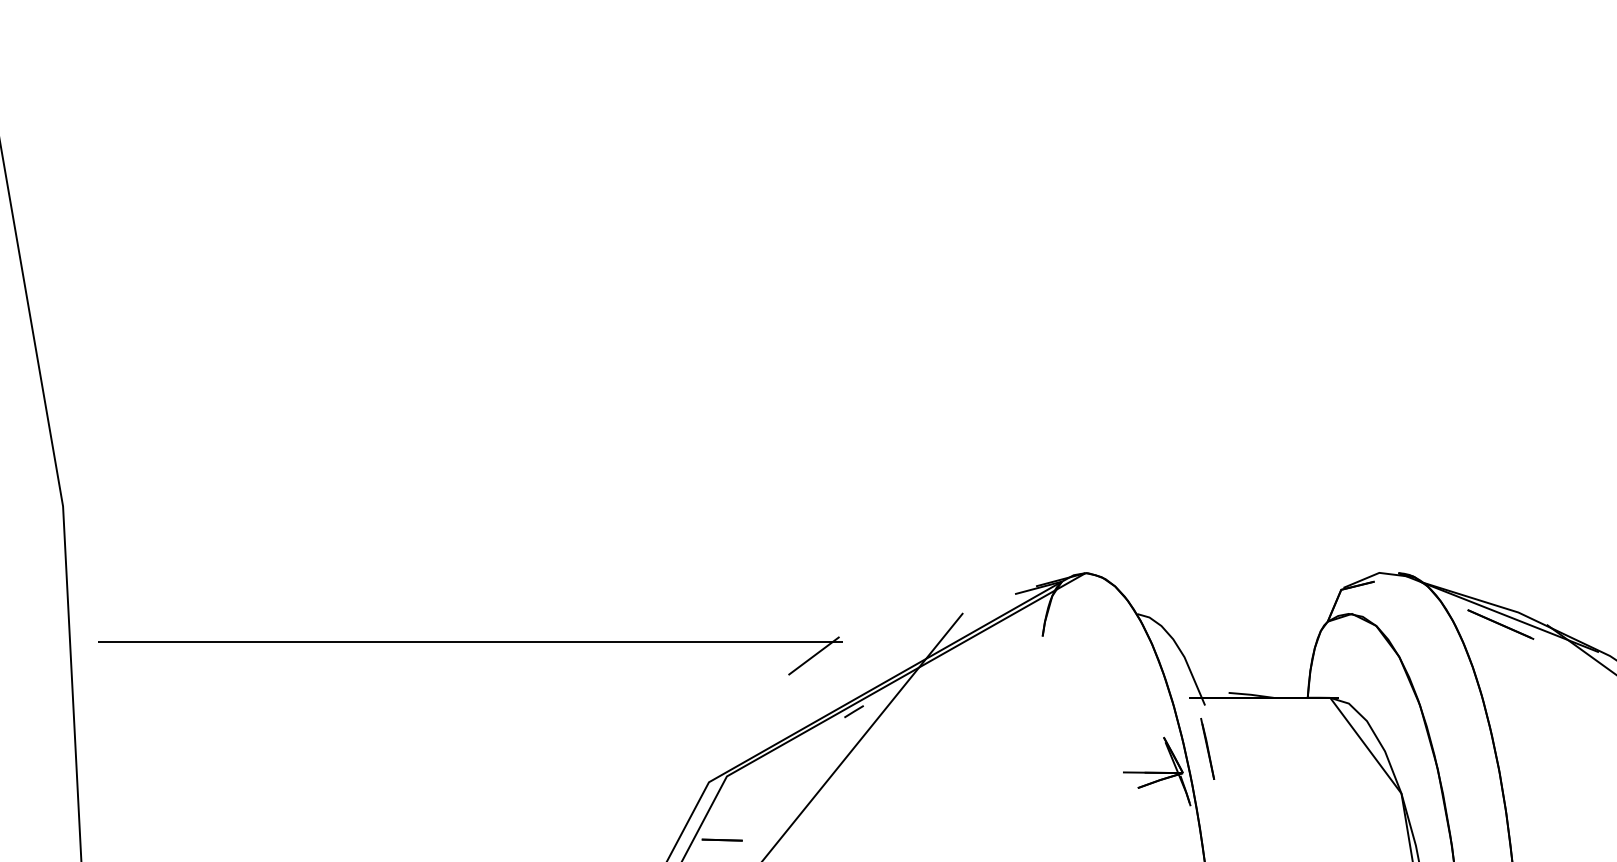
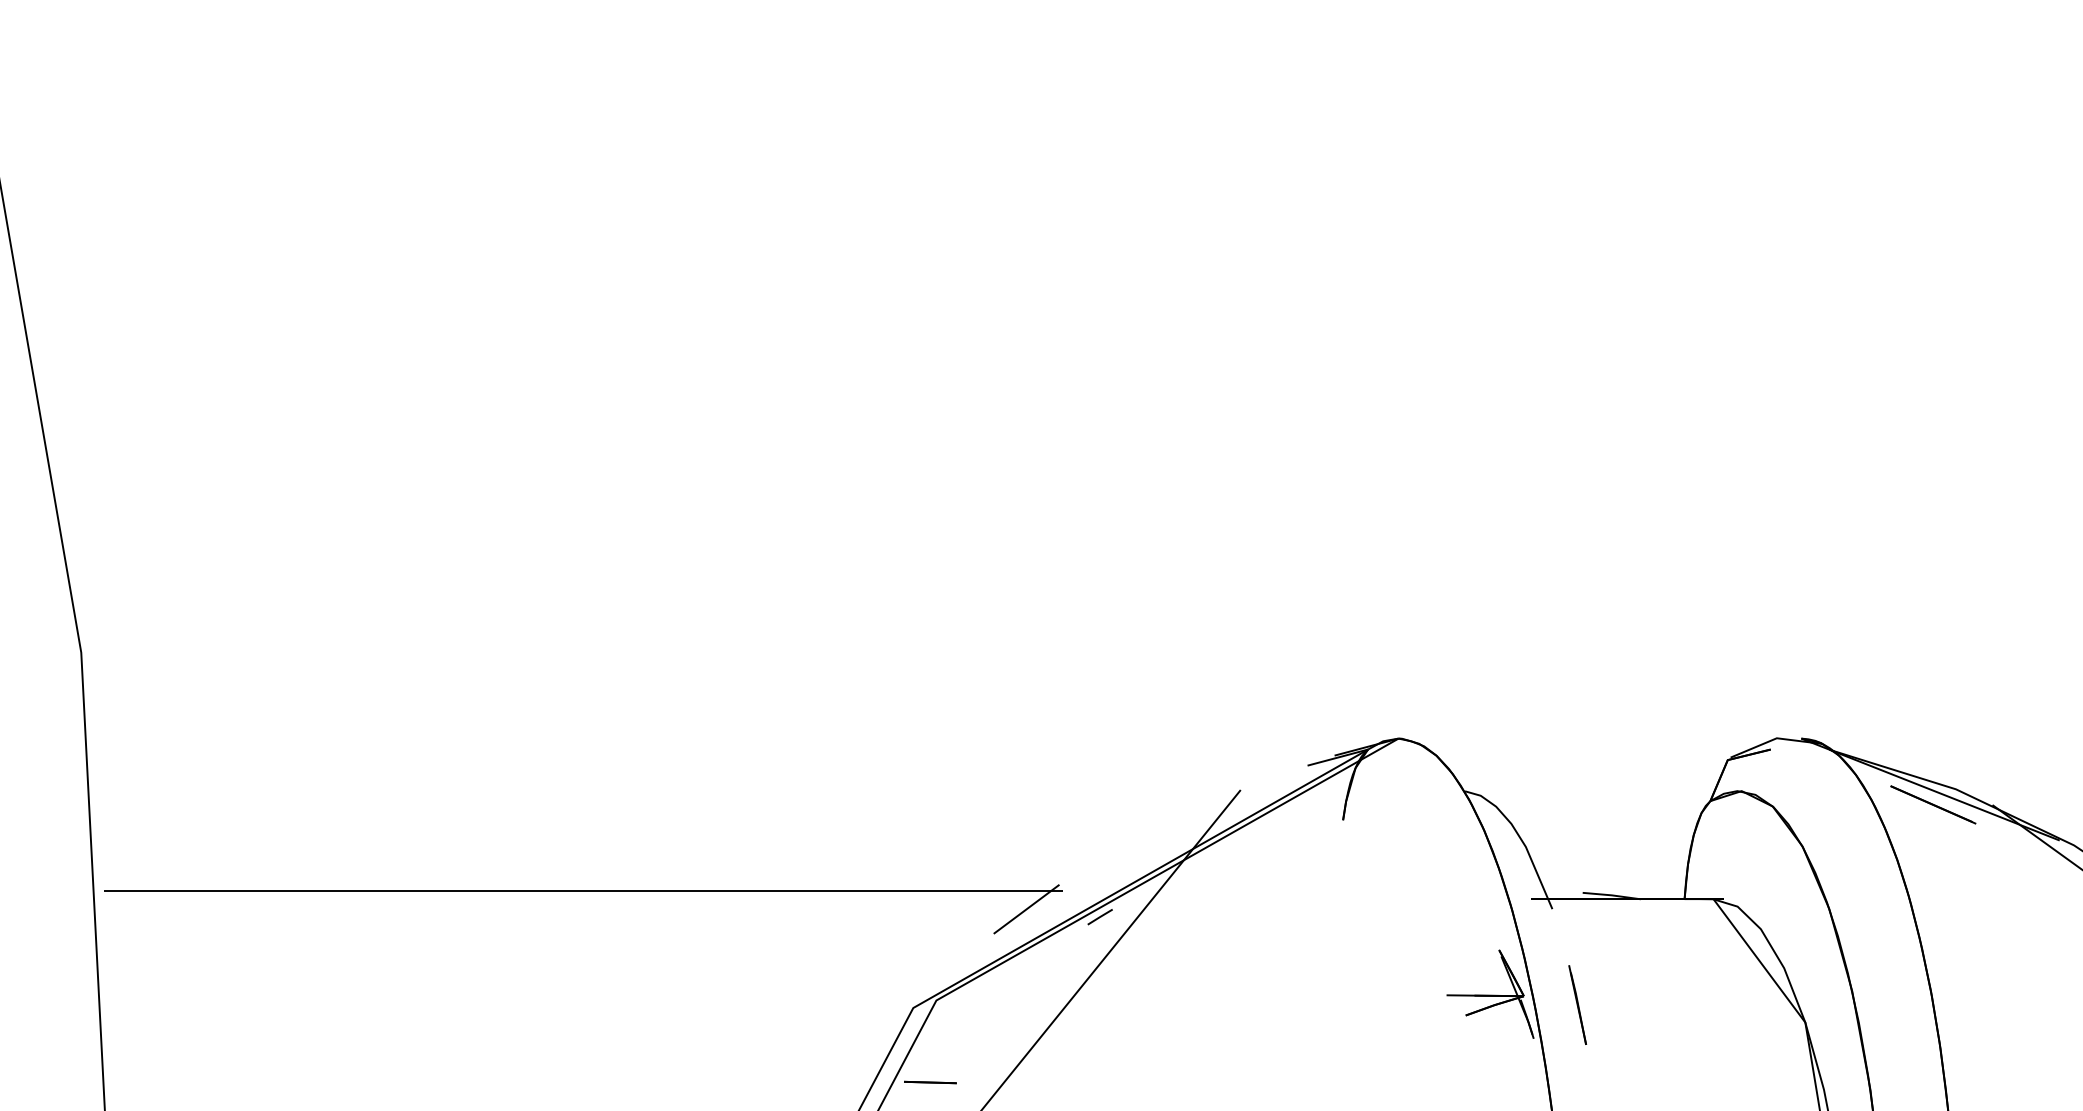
part: (470, 642) -> (583, 891), moved
line: (1207, 748) -> (1577, 1004), moved

